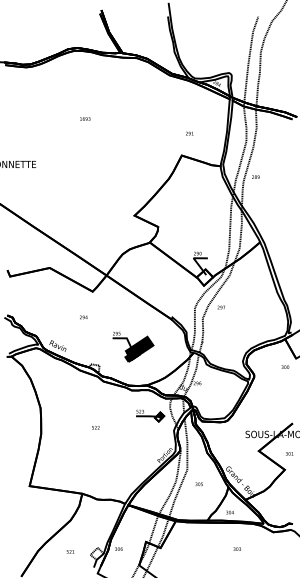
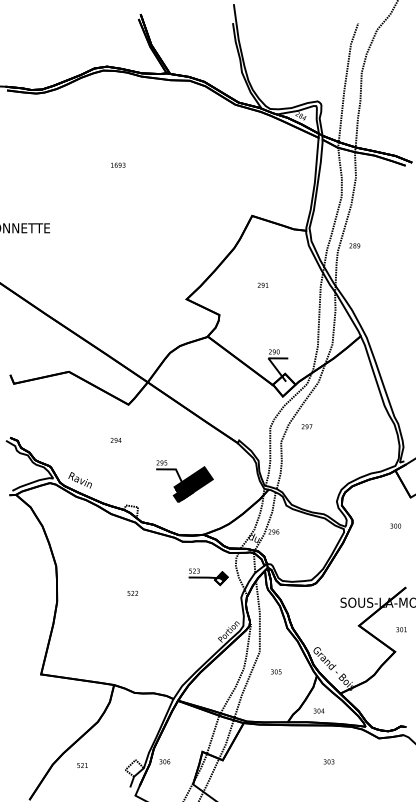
text: (189, 133) -> (262, 285), moved
text: (285, 366) -> (395, 525), moved
text: (70, 551) -> (82, 765), moved

